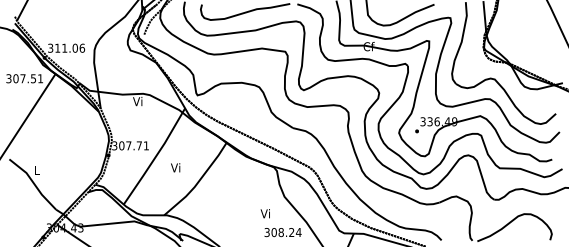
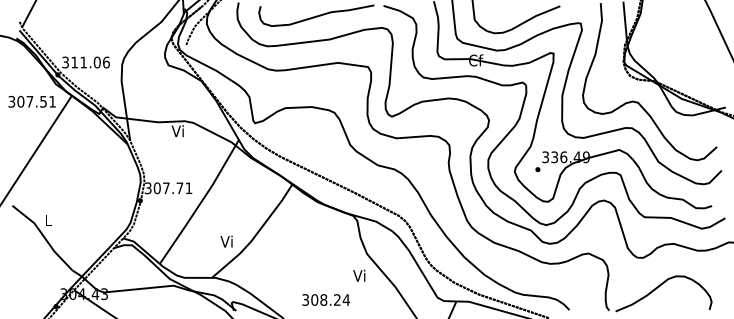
text: (175, 167) -> (226, 241), moved
text: (265, 213) -> (359, 275), moved
text: (283, 232) -> (326, 299), moved

